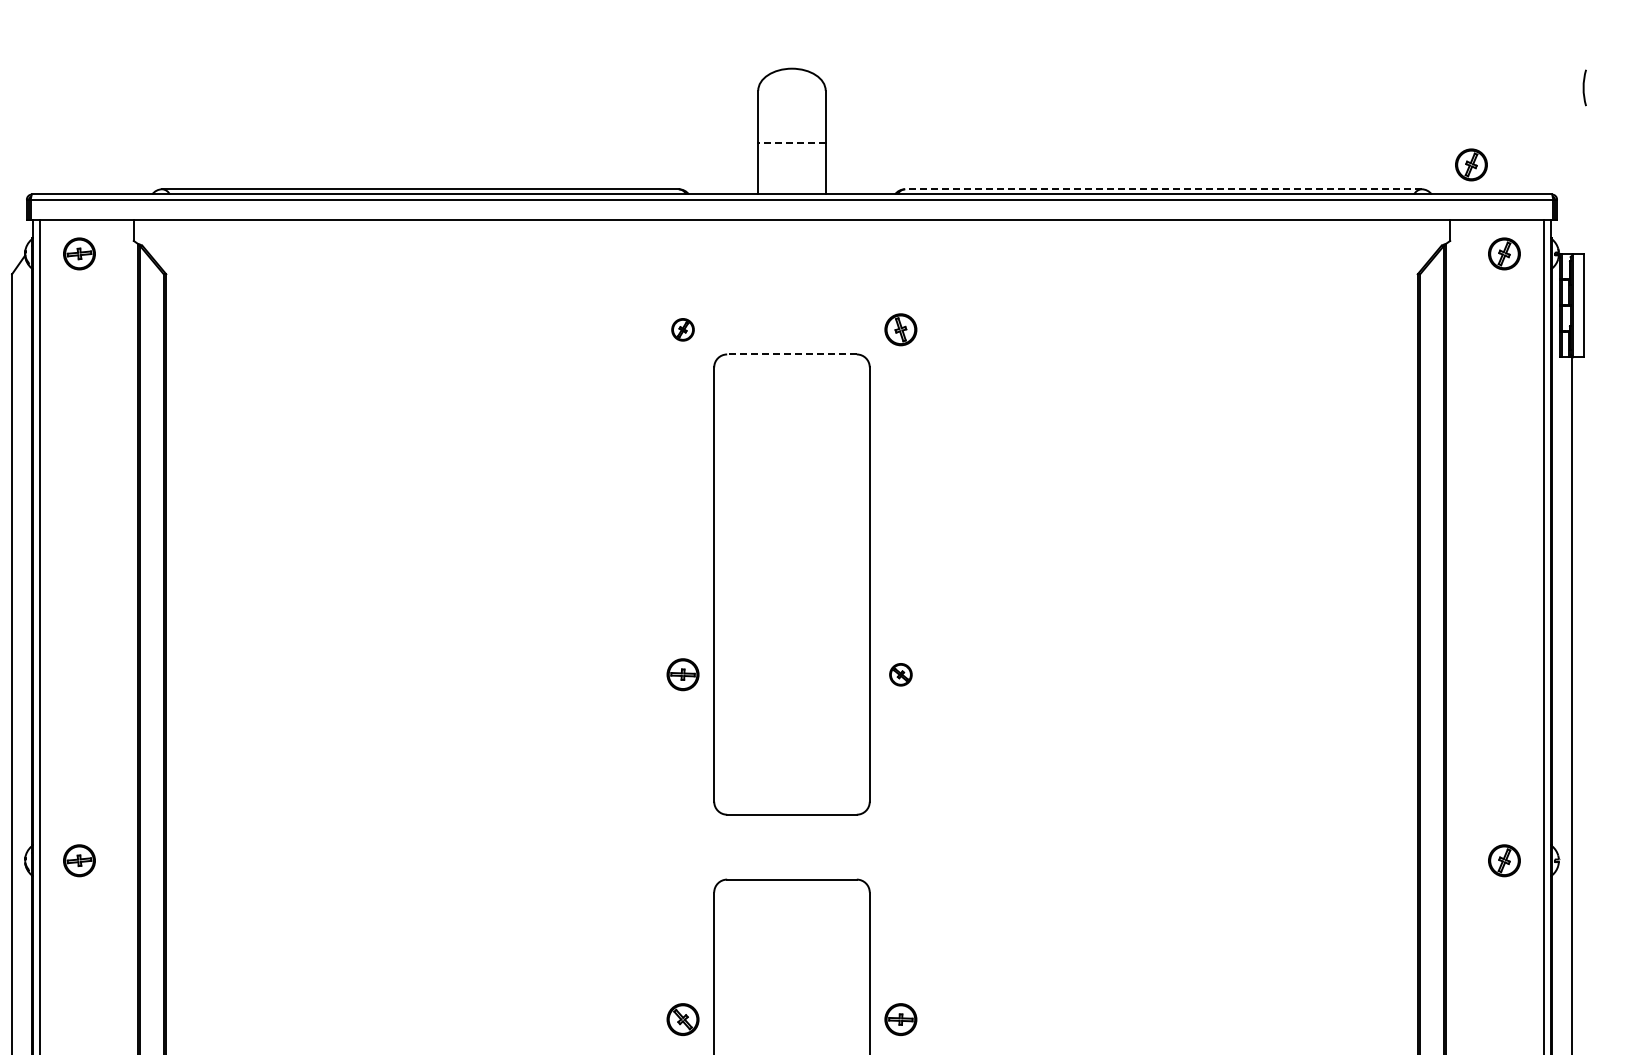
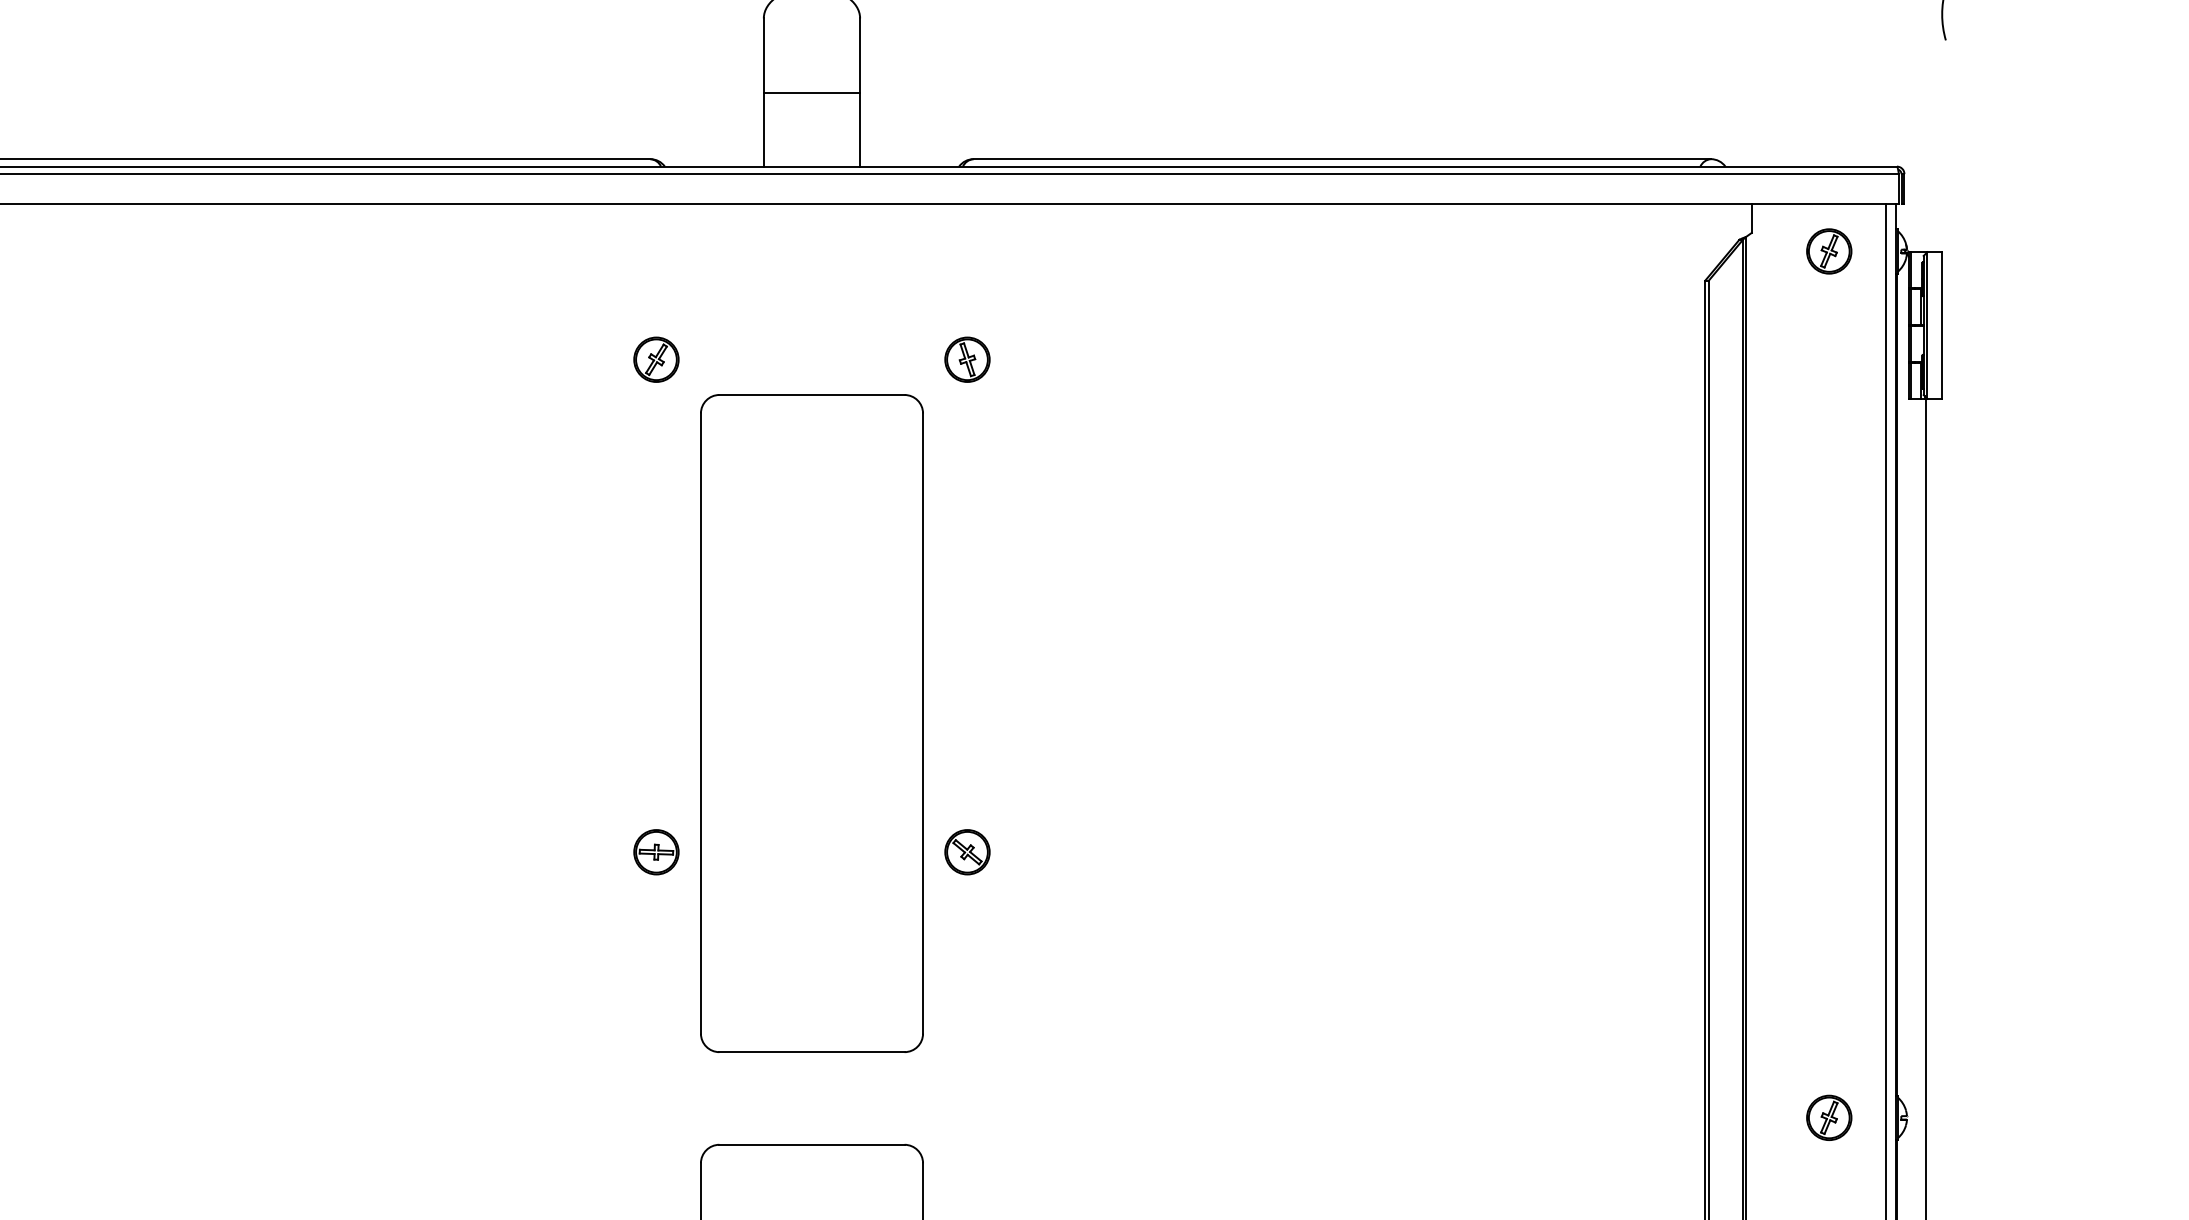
line: (791, 142) -> (811, 92), dashed -> solid
part: (1471, 164) -> (1782, 123), removed
line: (1162, 189) -> (1341, 159), dashed -> solid
part: (682, 329) -> (655, 359), size x1.43
line: (791, 354) -> (811, 395), dashed -> solid
part: (900, 674) -> (966, 851), size x1.43

